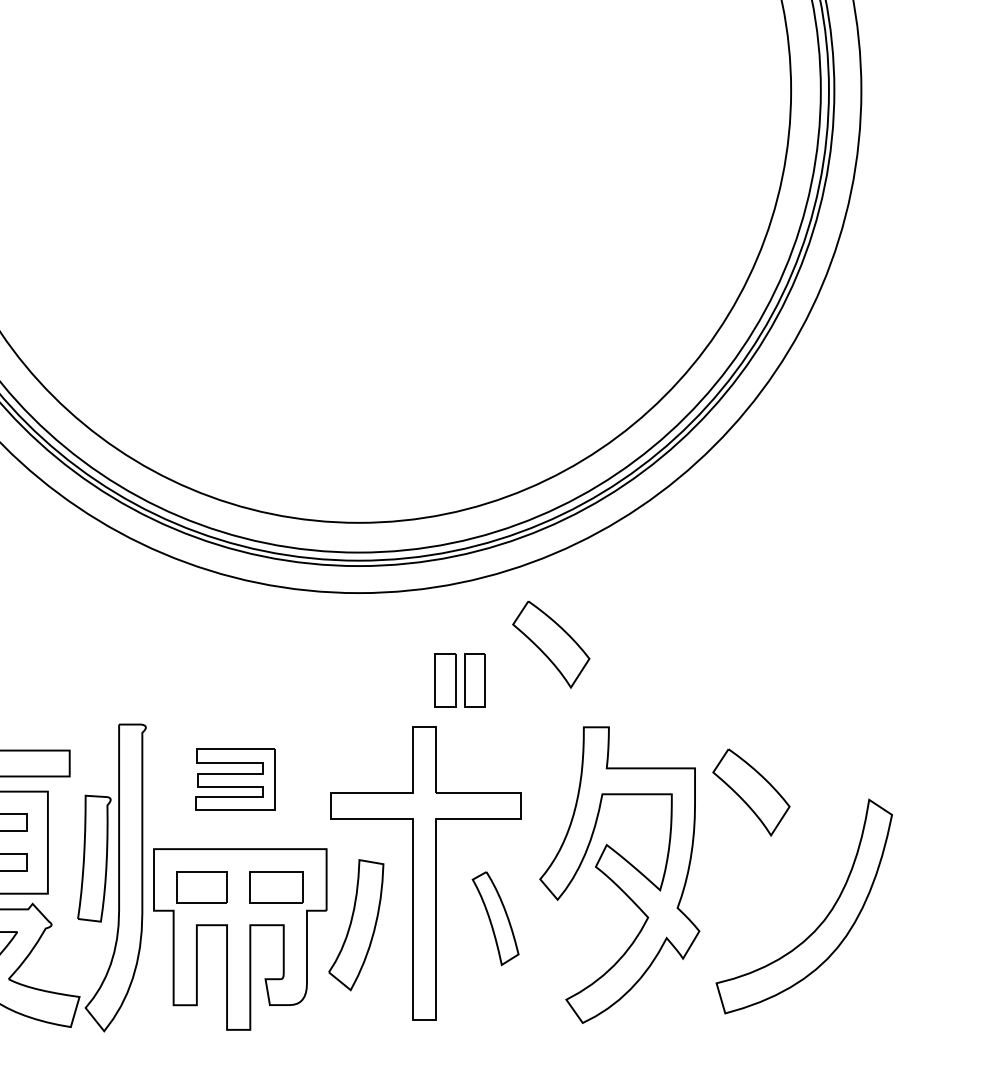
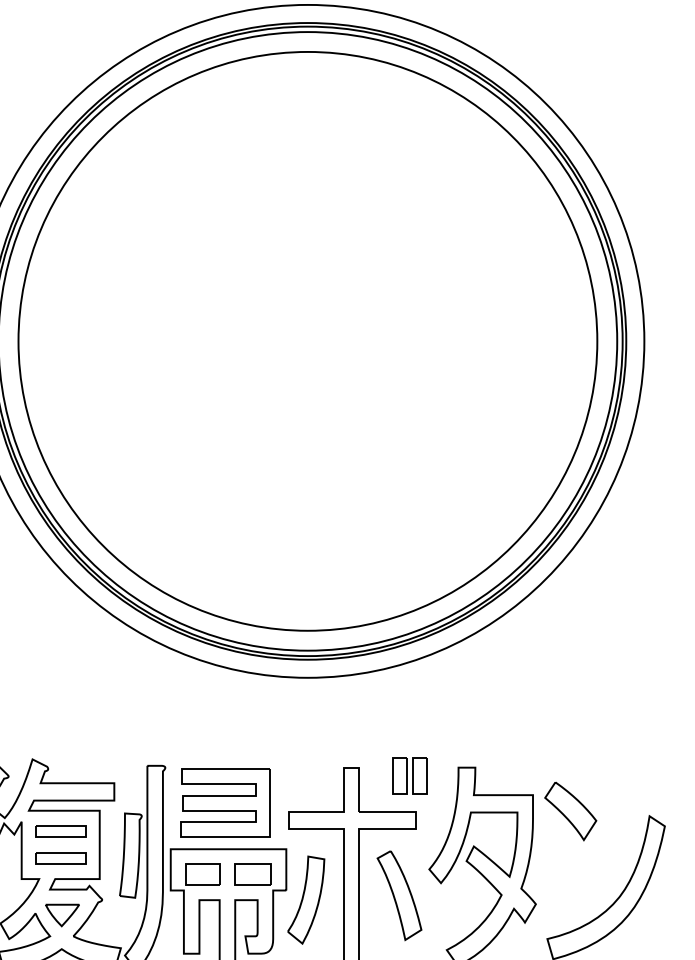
part: (550, 644) -> (436, 712), removed
part: (459, 679) -> (409, 775), moved
part: (235, 779) -> (225, 802), size x1.67
part: (495, 918) -> (399, 895), size x1.43

